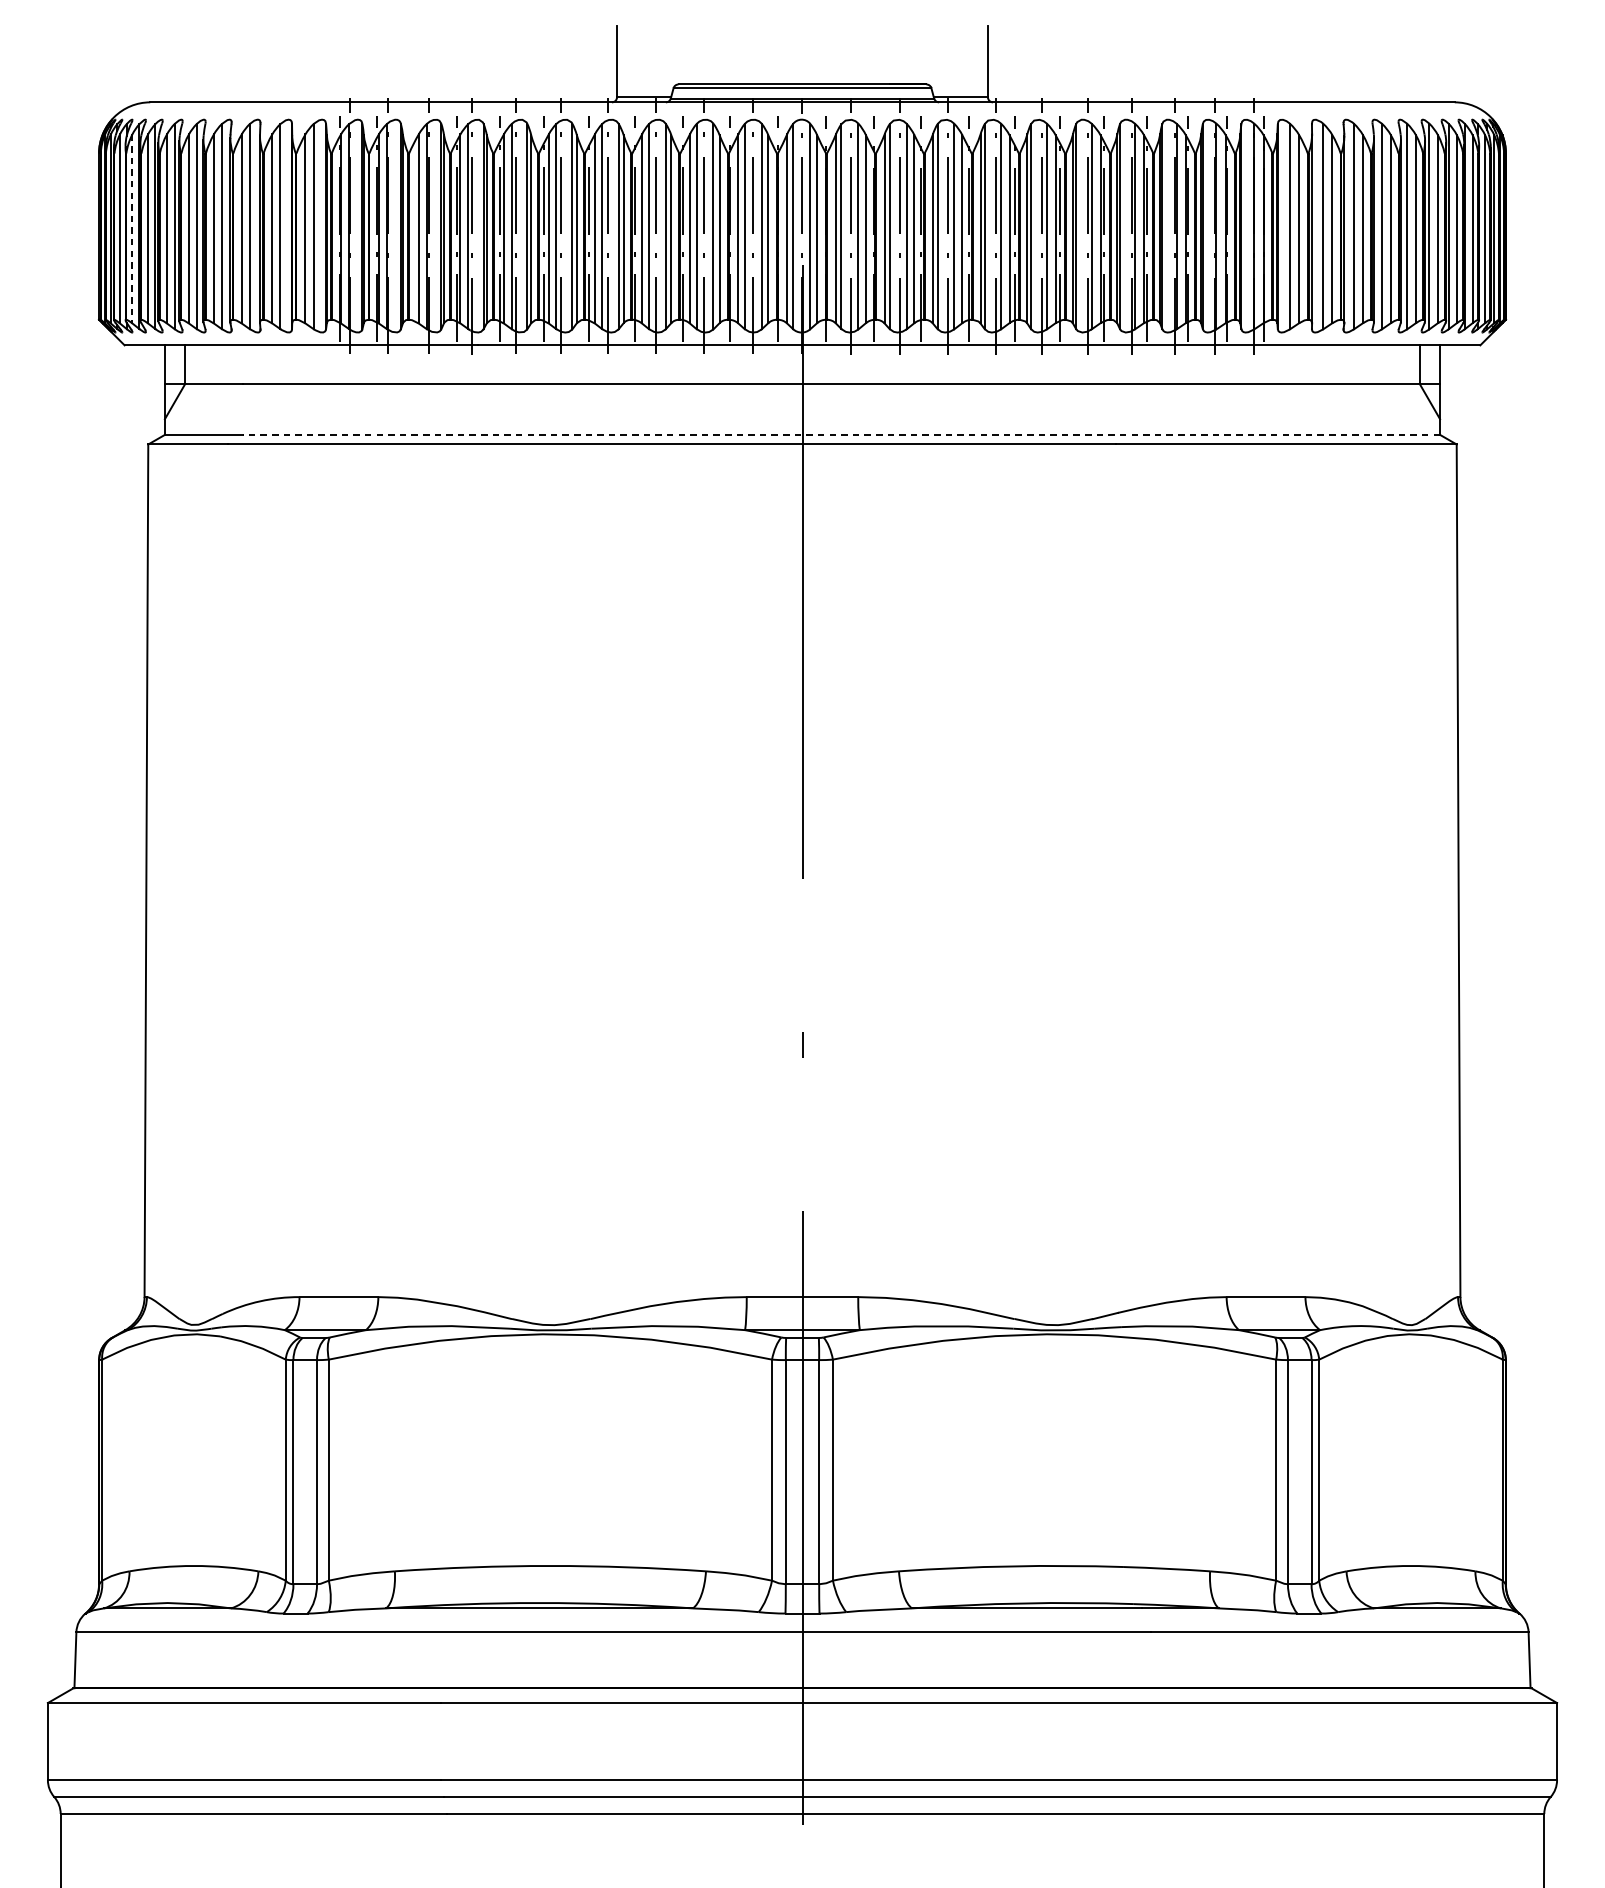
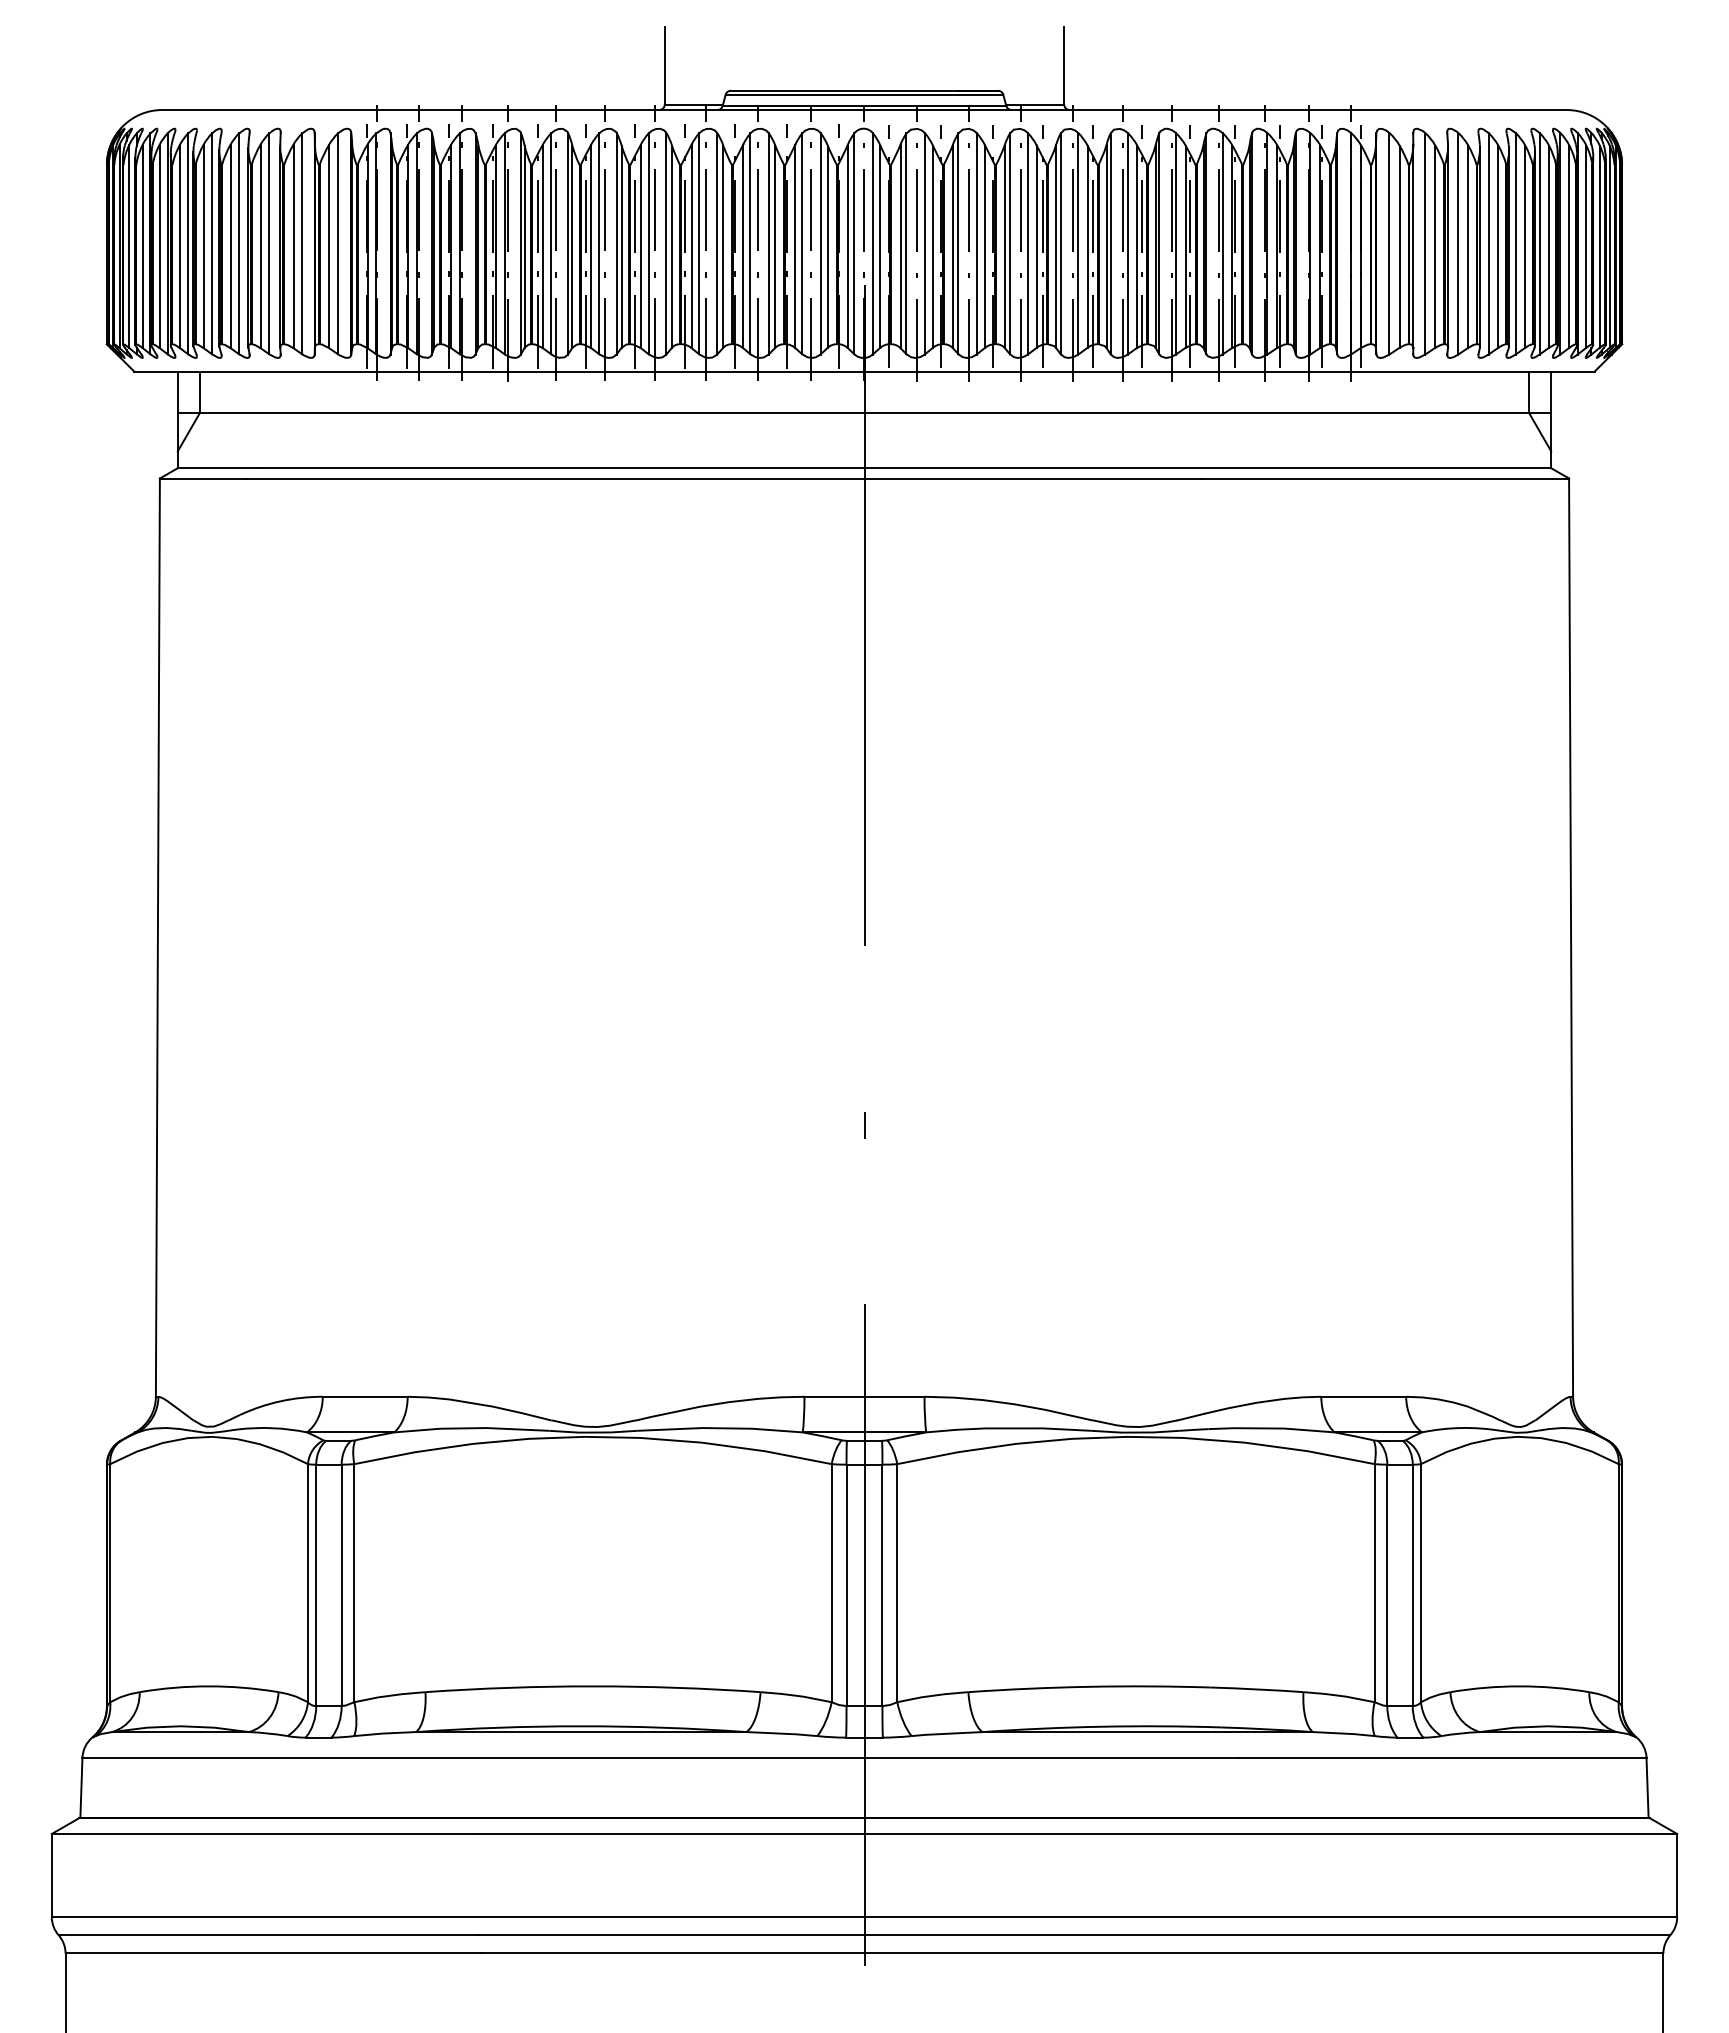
line: (132, 229) -> (142, 246), dashed -> solid
line: (416, 229) -> (448, 246), added
line: (841, 435) -> (906, 468), dashed -> solid

